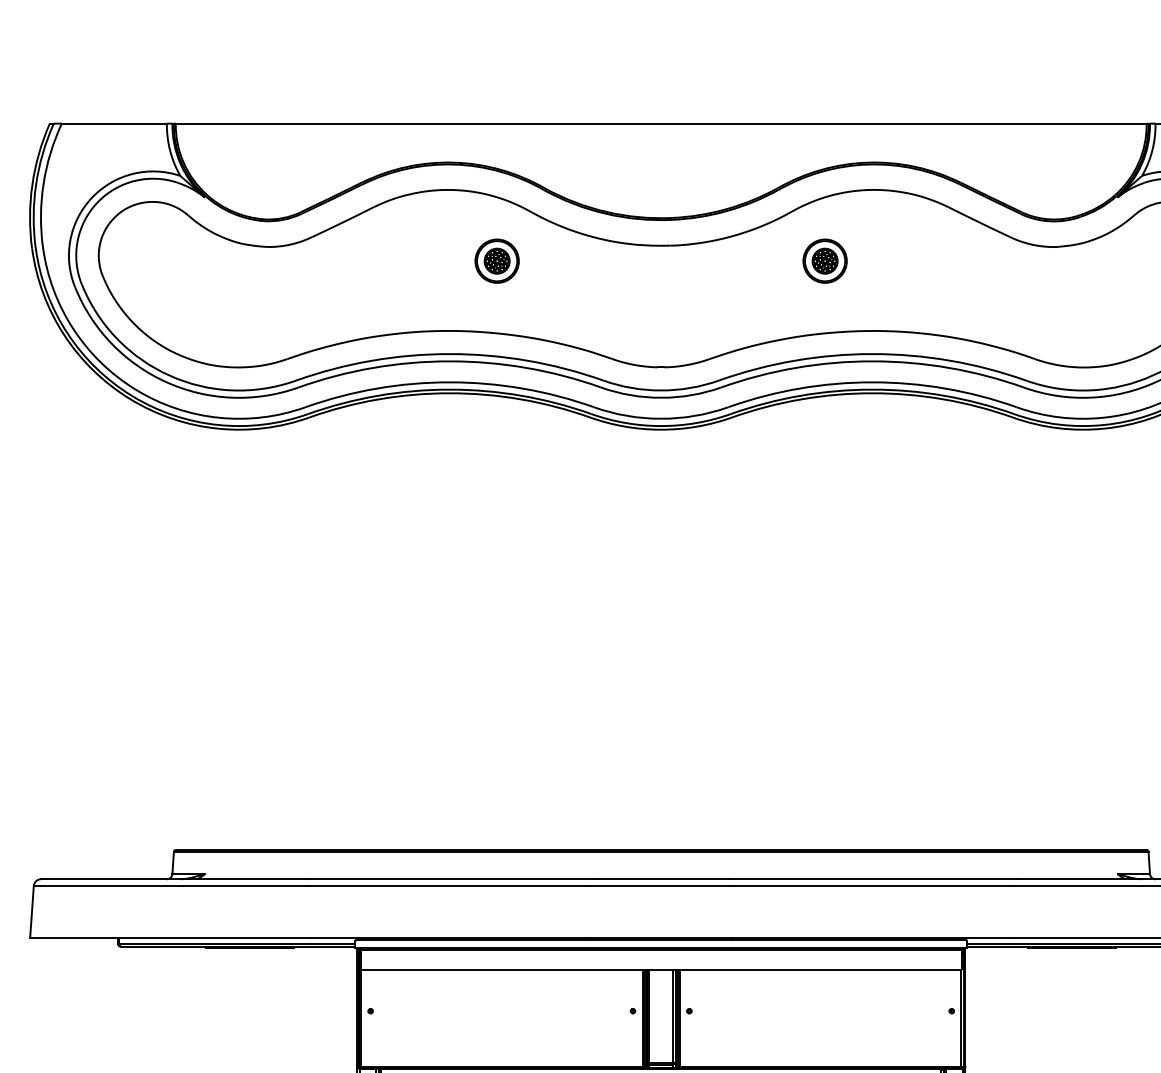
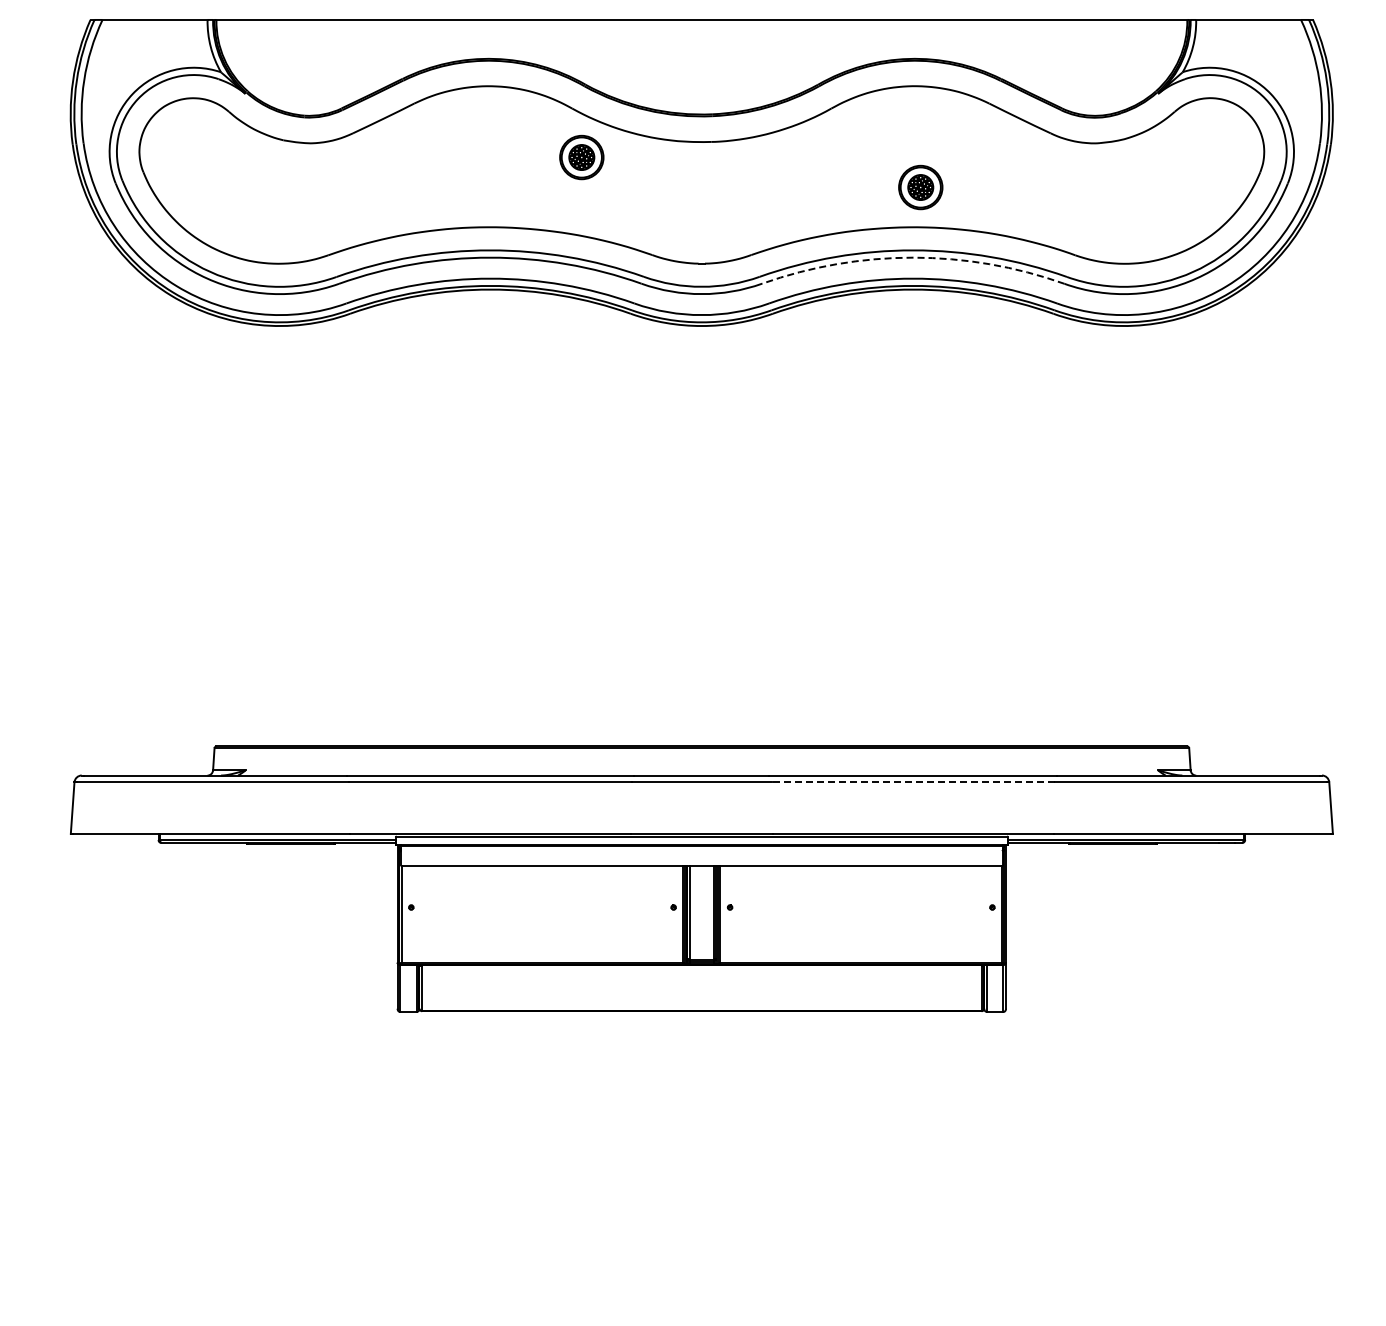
part: (496, 261) -> (581, 157), moved
part: (824, 261) -> (920, 187), moved
arc: (872, 361) -> (913, 257), solid -> dashed
line: (872, 886) -> (913, 782), solid -> dashed

